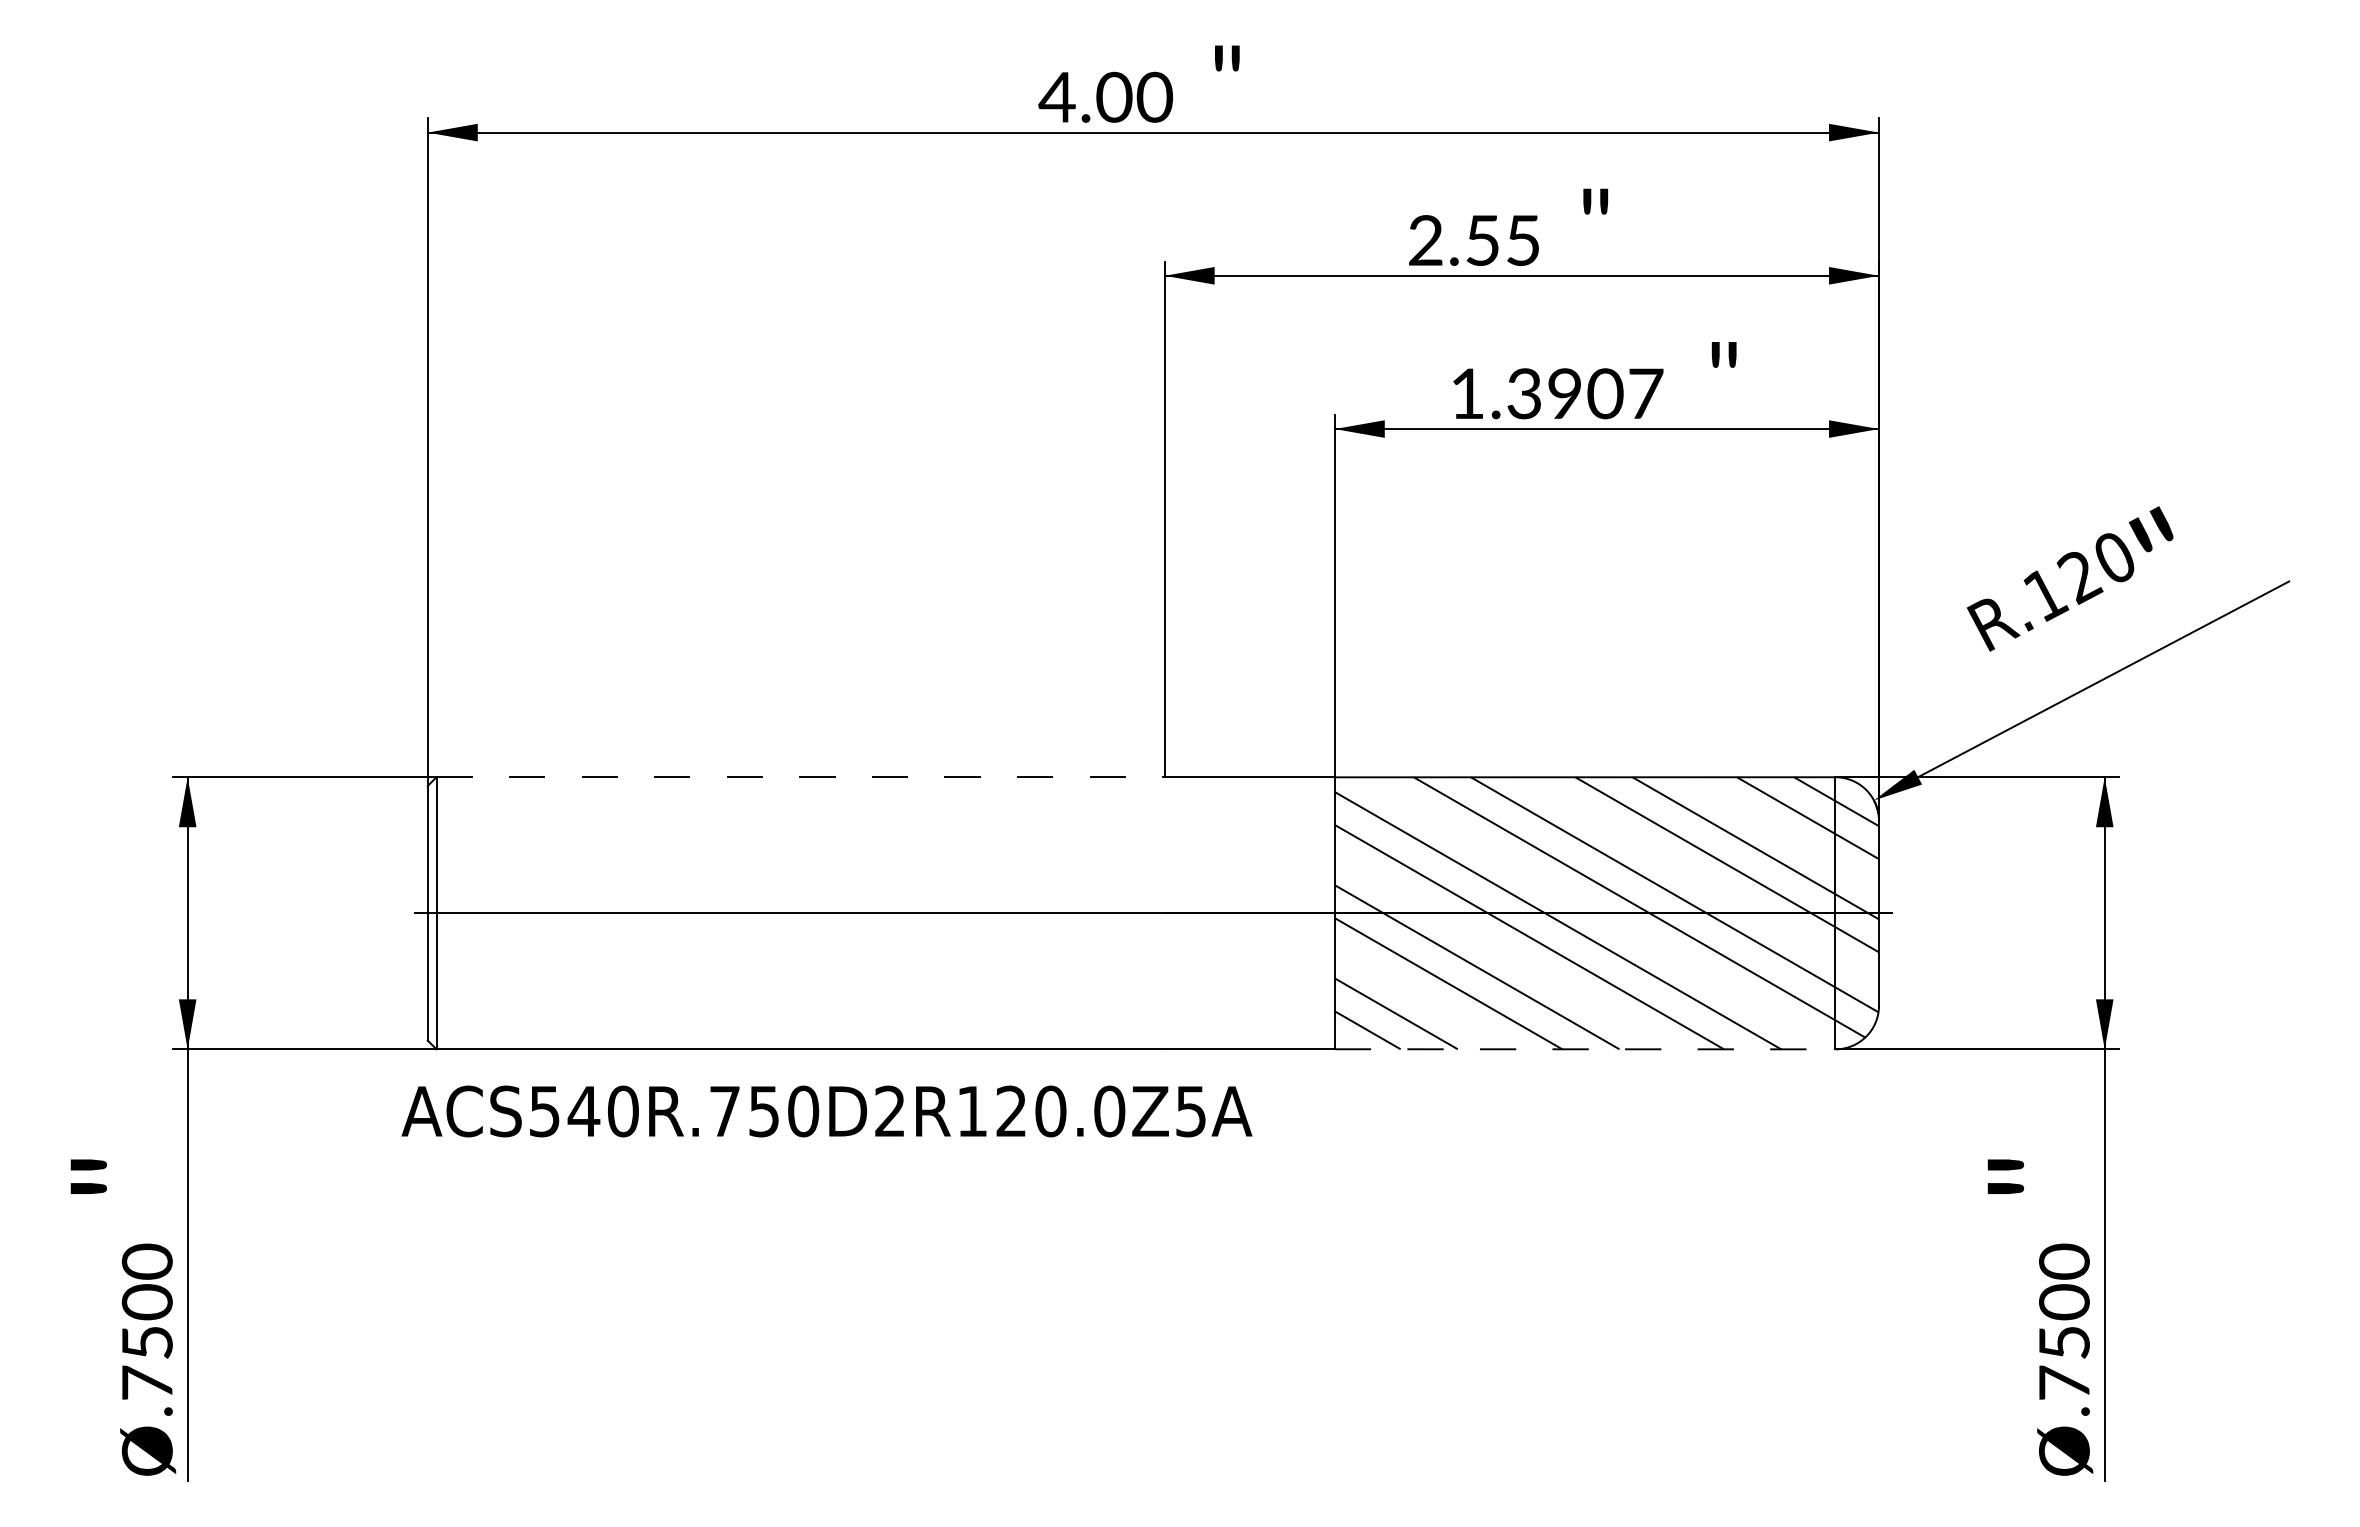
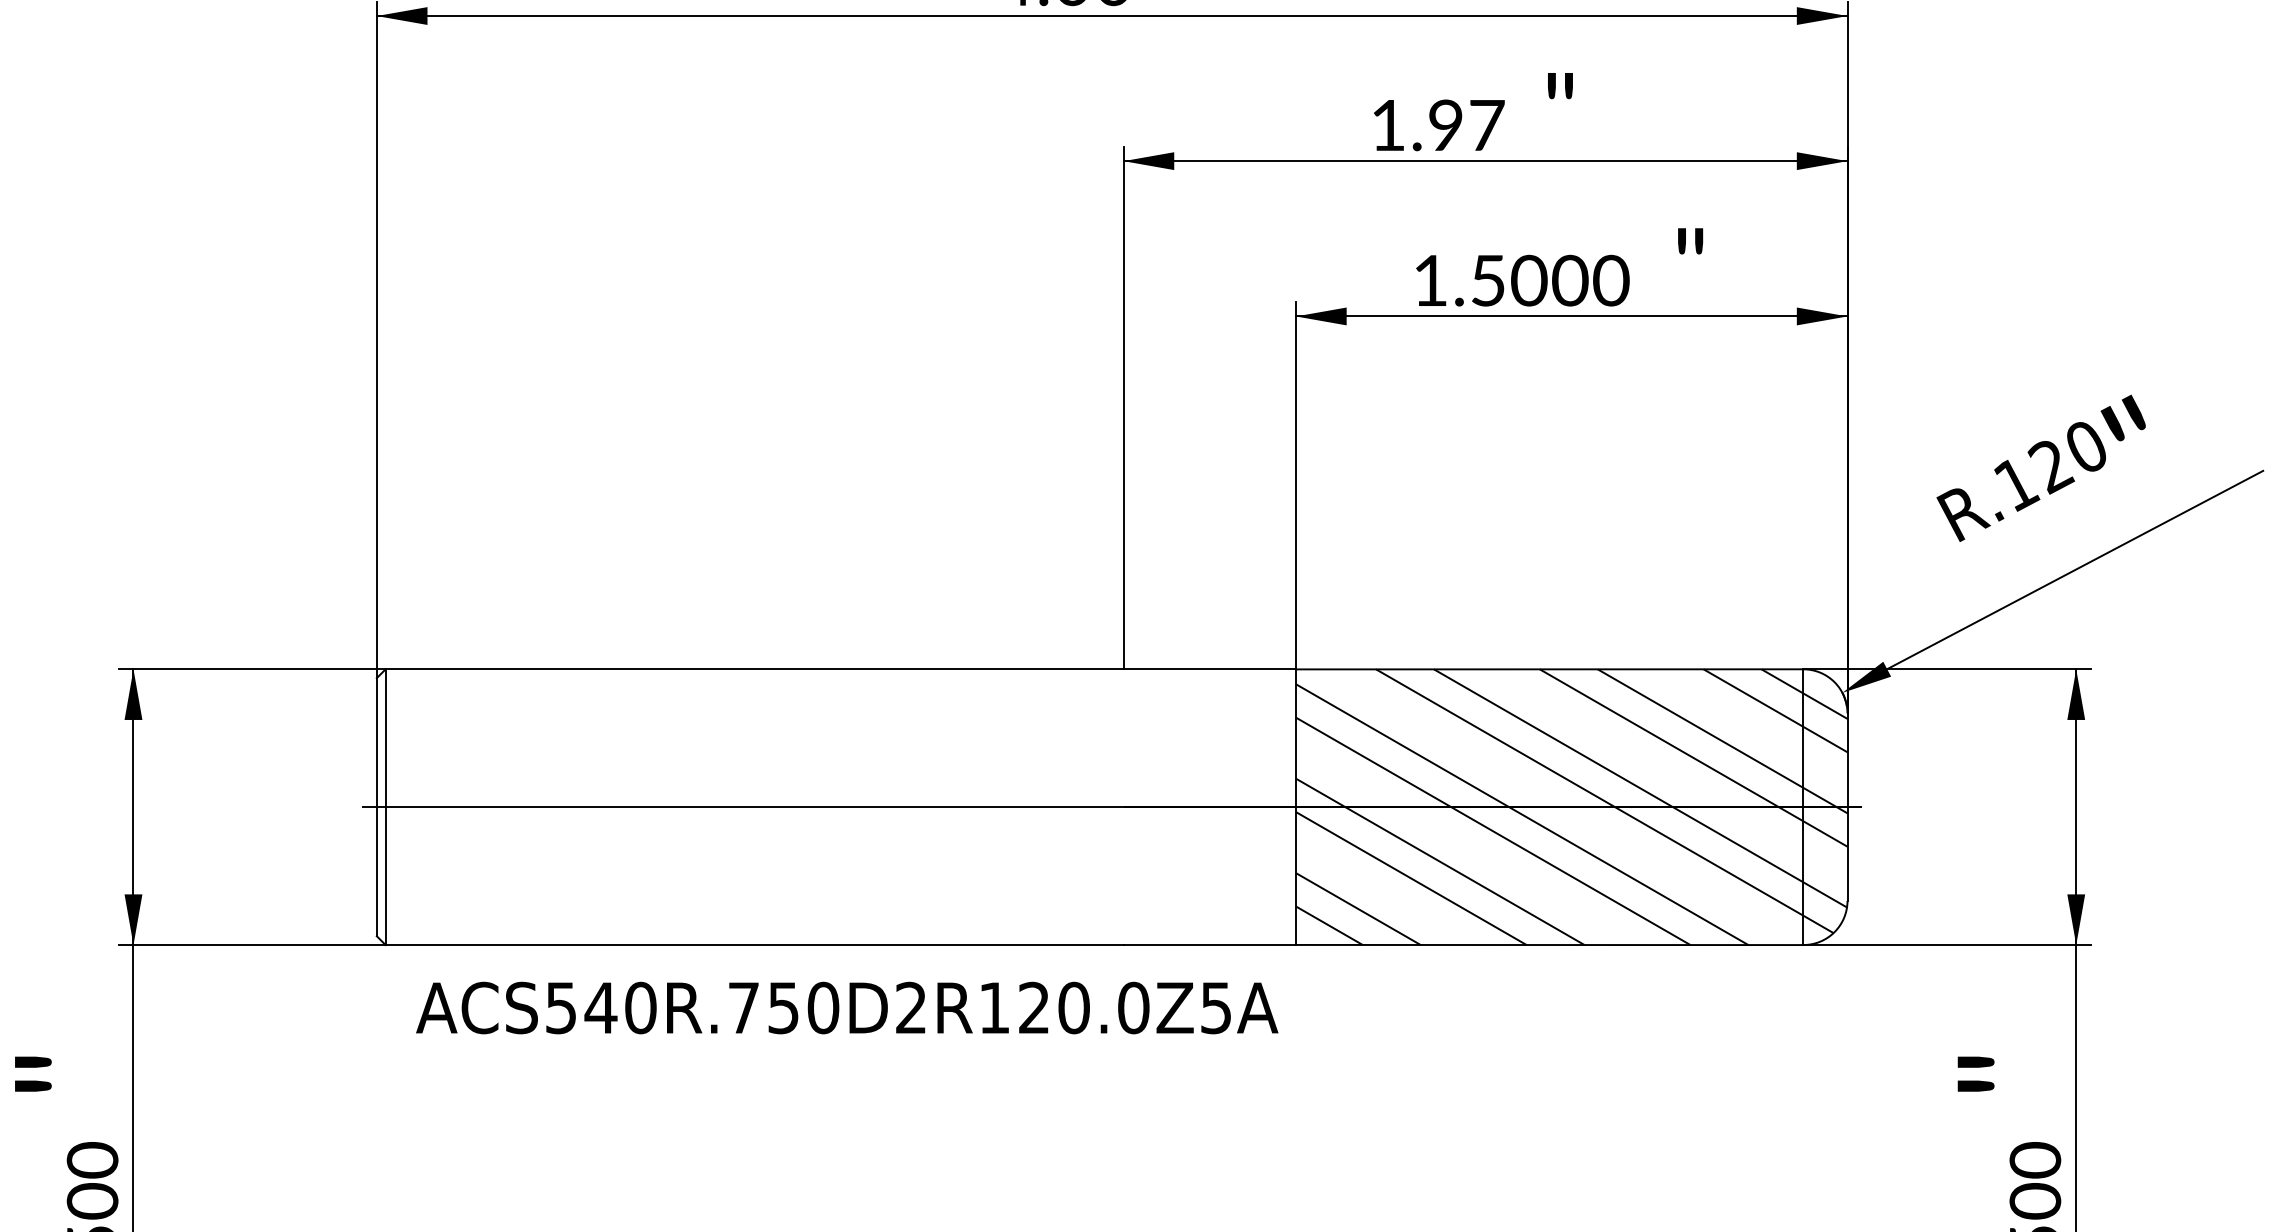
text: (1474, 240) -> (1437, 125), 2.55 -> 1.97
text: (1585, 393) -> (1550, 280), 1.3907 -> 1.5000
line: (801, 777) -> (755, 669), dashed -> solid
line: (1585, 1049) -> (1550, 945), dashed -> solid
text: (826, 1111) -> (846, 1008), moved

